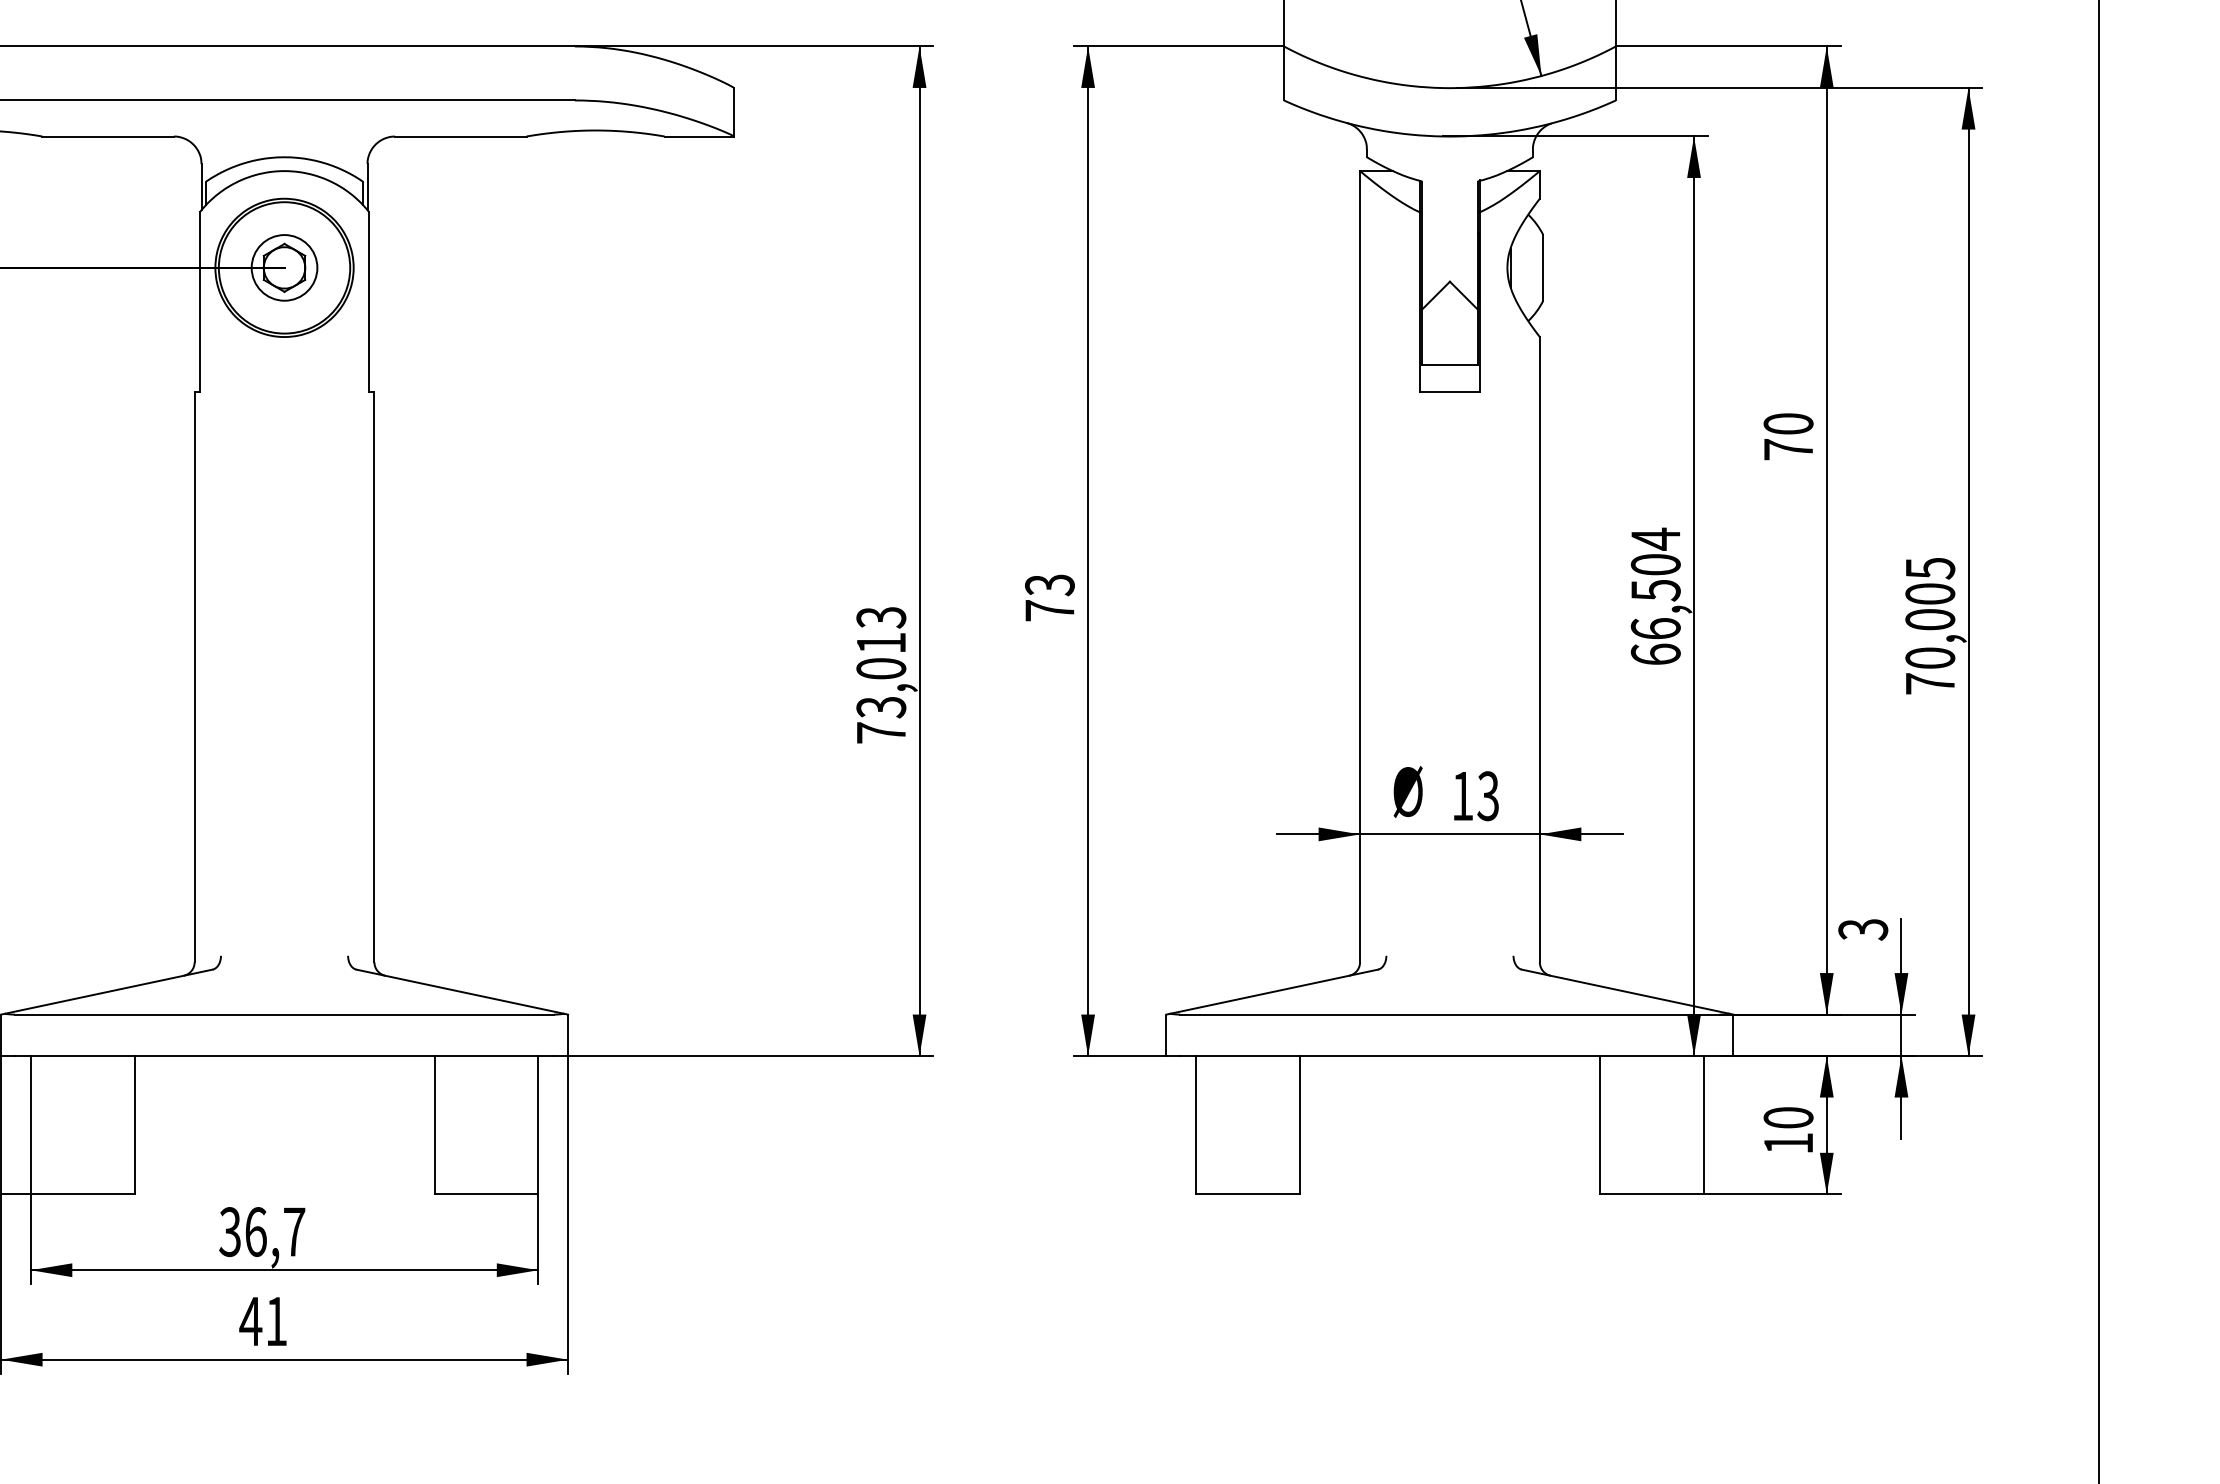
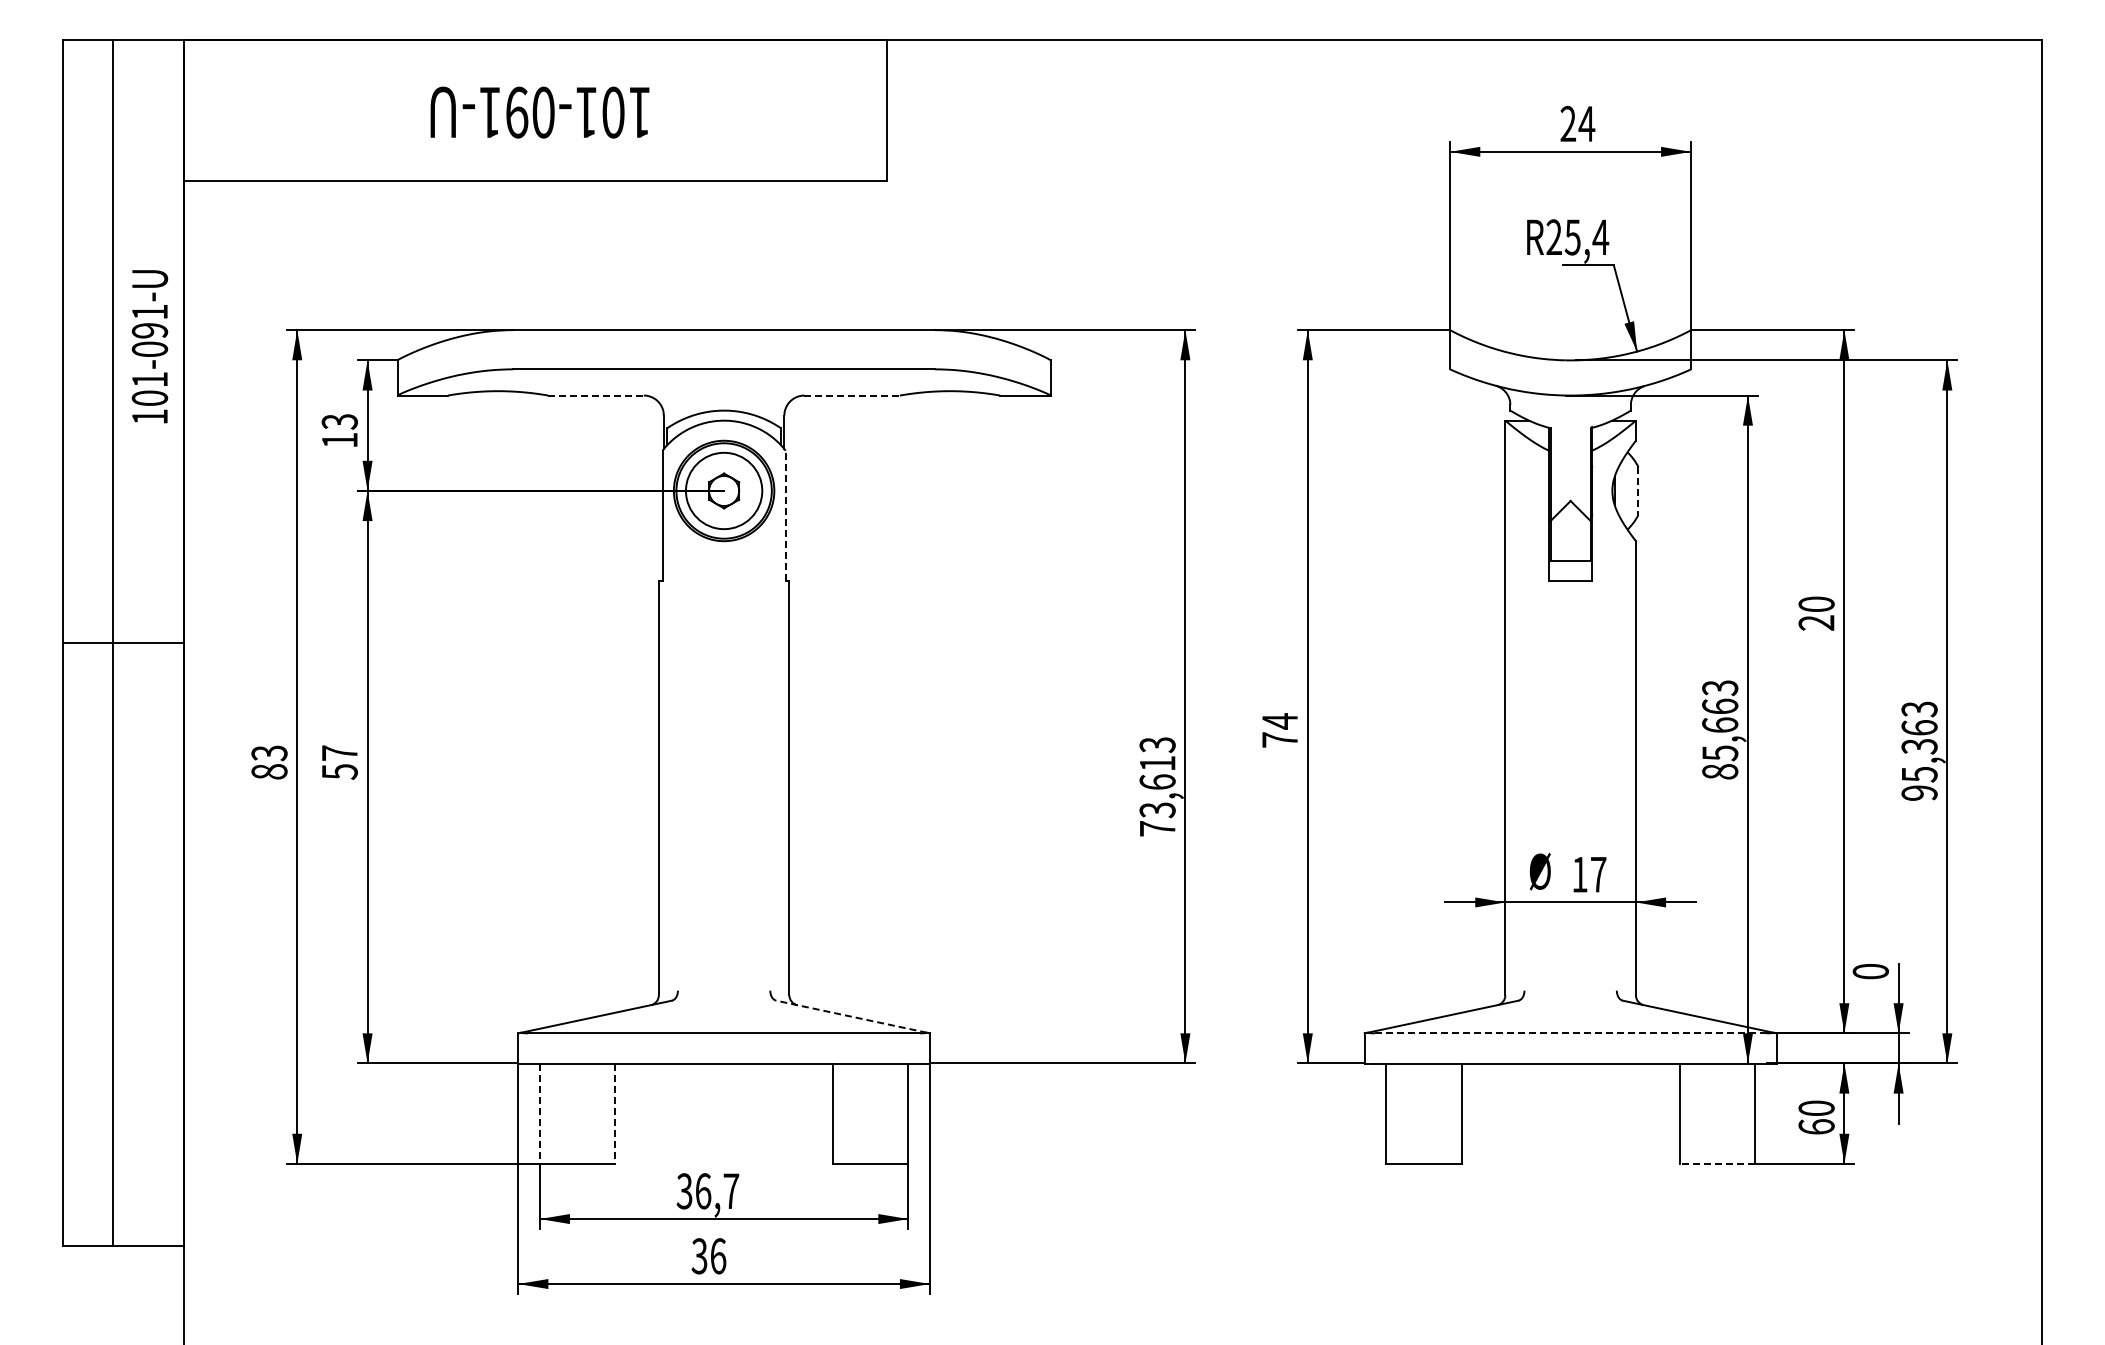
line: (108, 136) -> (596, 395), solid -> dashed
line: (461, 136) -> (852, 395), solid -> dashed
circle: (283, 267) -> (723, 490), size x1.6
line: (1543, 267) -> (1638, 490), solid -> dashed
line: (369, 301) -> (785, 515), solid -> dashed
text: (1788, 448) -> (1816, 622), 70 -> 20
text: (1050, 585) -> (1280, 721), 73 -> 74
text: (1656, 596) -> (1720, 729), 66,504 -> 85,663
text: (1930, 625) -> (1919, 750), 70,005 -> 95,363
text: (881, 667) -> (1157, 781), 73,013 -> 73,613
text: (1488, 795) -> (1598, 874), 13 -> 17
text: (1862, 929) -> (1870, 971), 3 -> 0
line: (459, 991) -> (851, 1016), solid -> dashed
line: (1449, 1014) -> (1570, 1033), solid -> dashed
line: (30, 1126) -> (539, 1114), solid -> dashed
line: (134, 1126) -> (615, 1114), solid -> dashed
text: (1788, 1142) -> (1816, 1126), 10 -> 60
line: (1652, 1193) -> (1717, 1163), solid -> dashed
text: (263, 1321) -> (708, 1256), 41 -> 36

